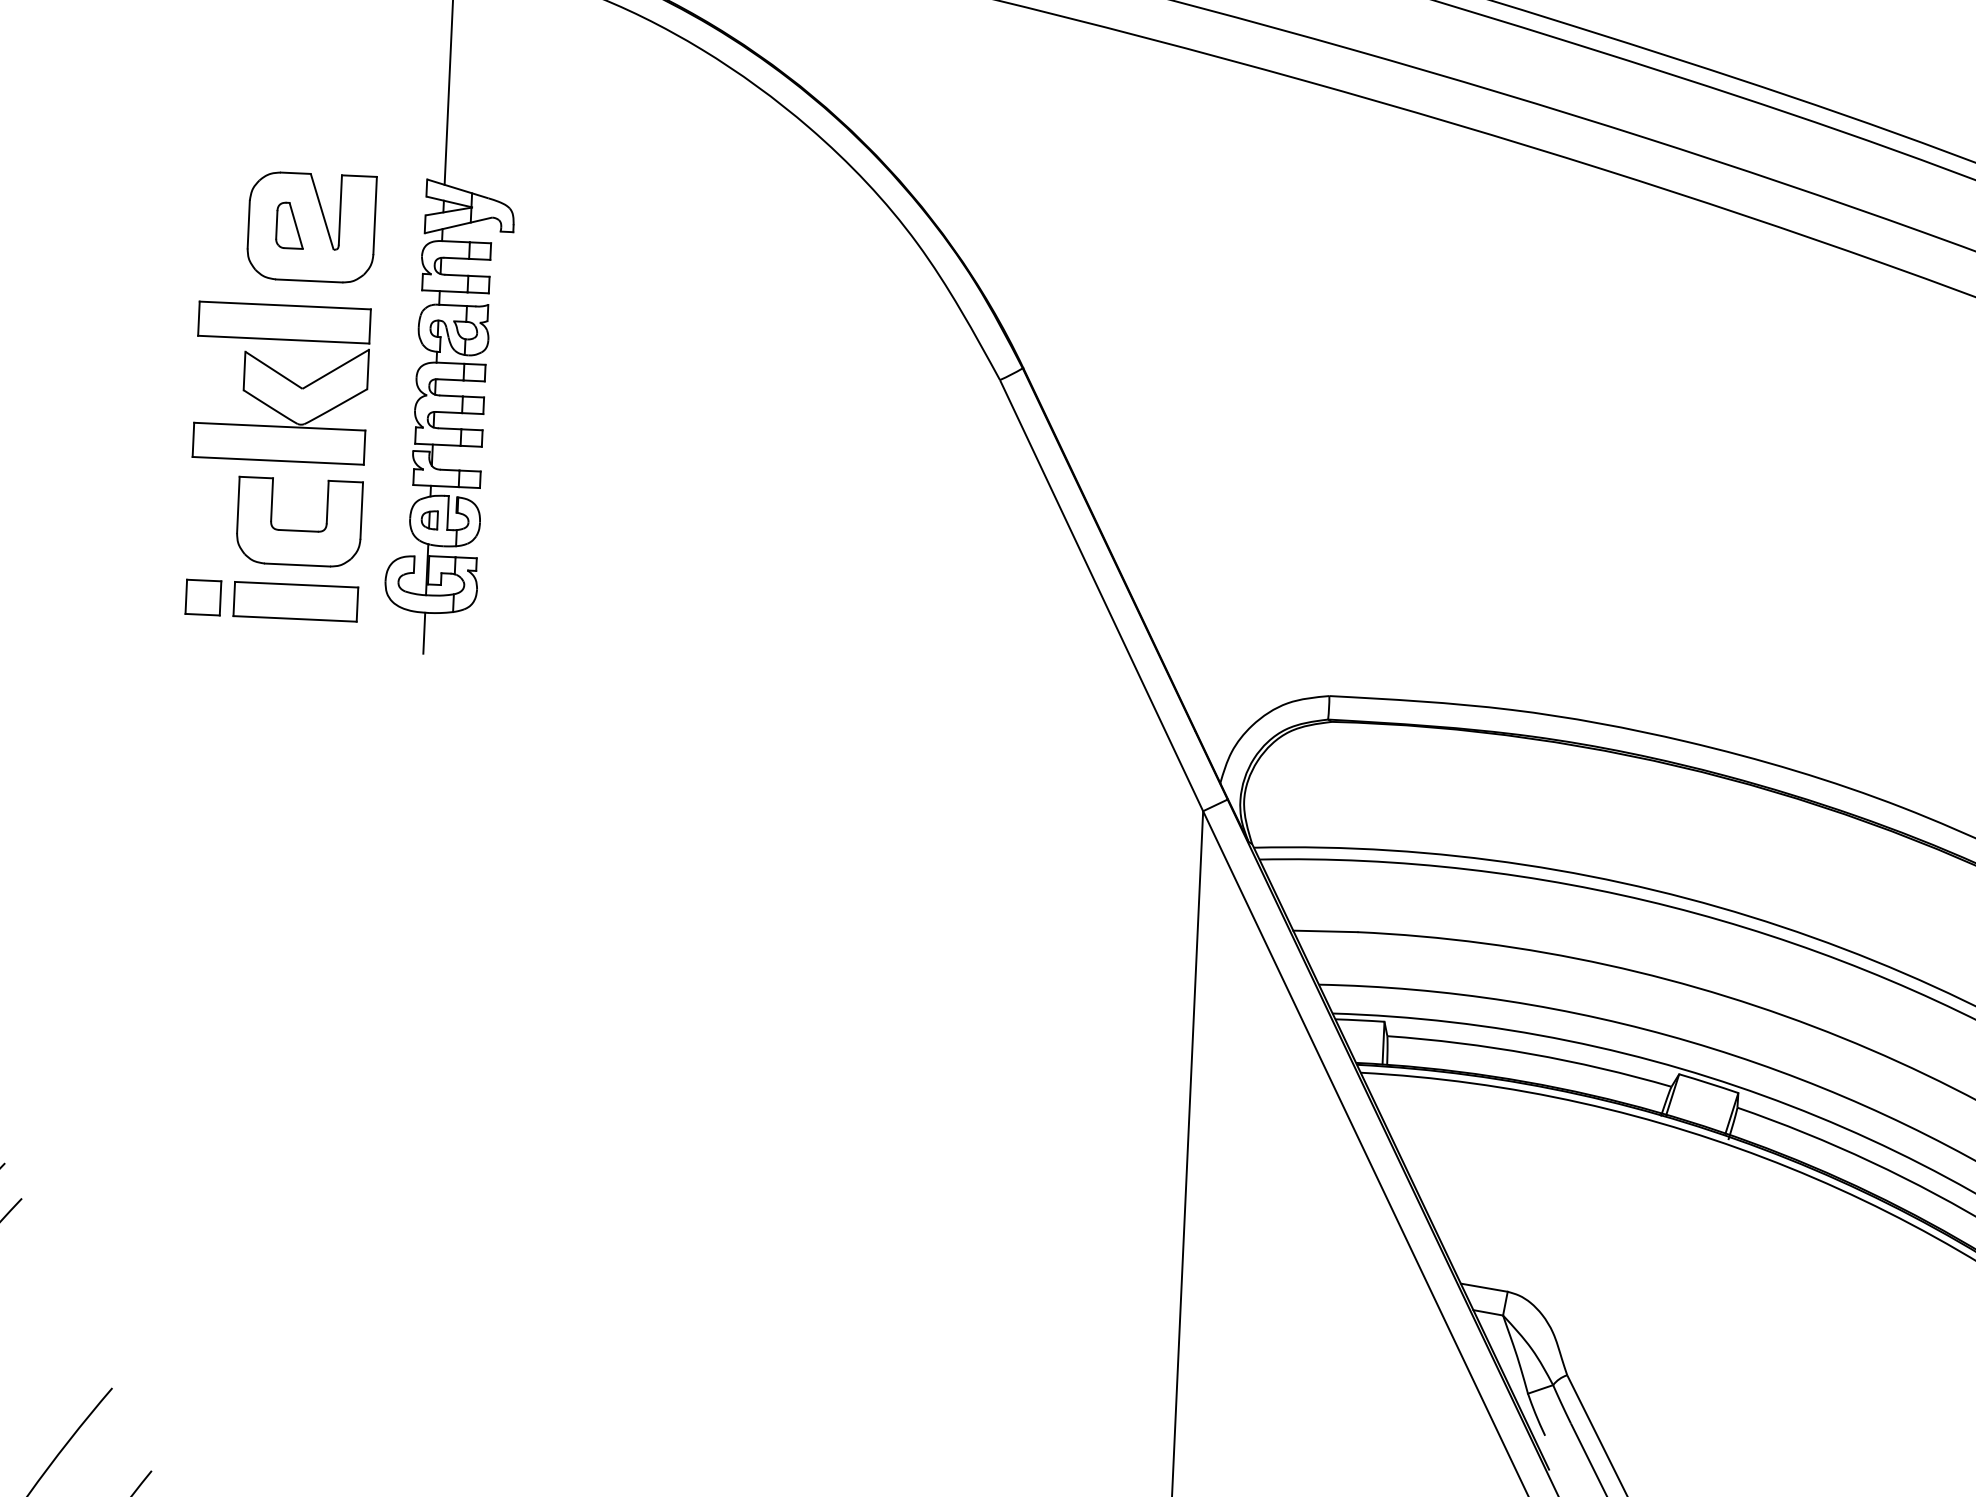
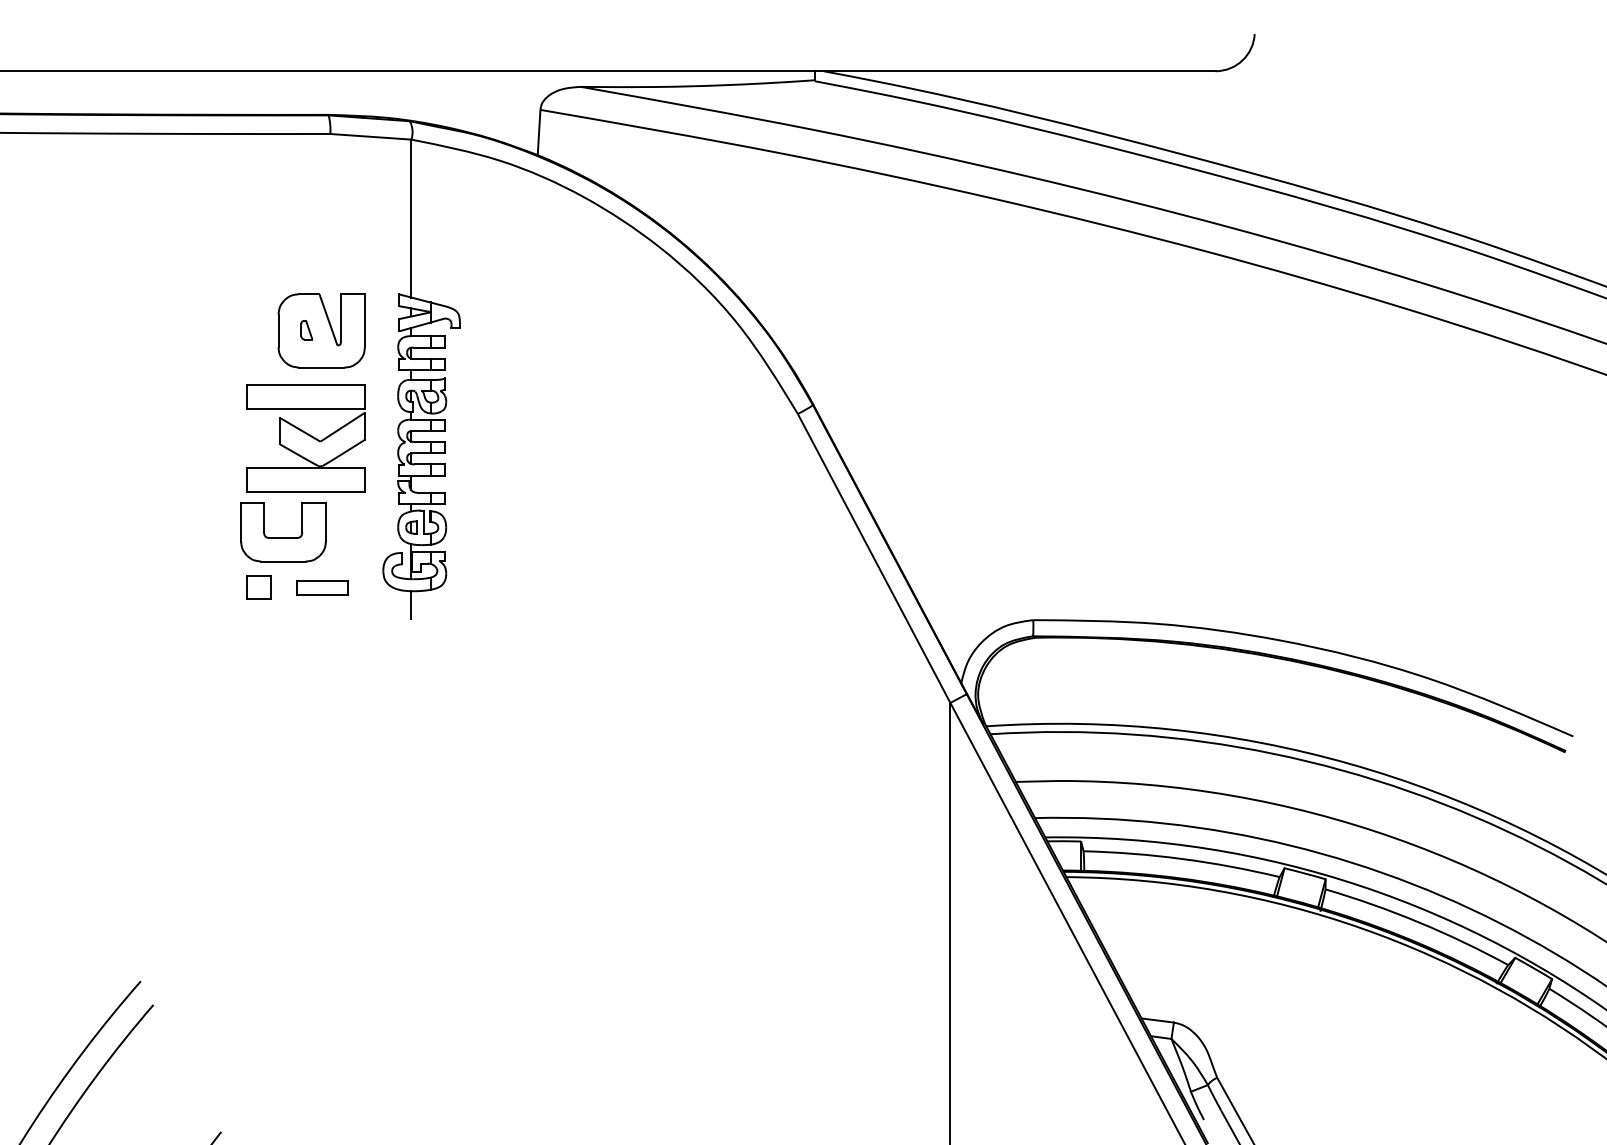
part: (289, 224) -> (306, 329), size x0.6
part: (299, 522) -> (283, 532), moved
part: (295, 601) -> (322, 587), size x0.6

